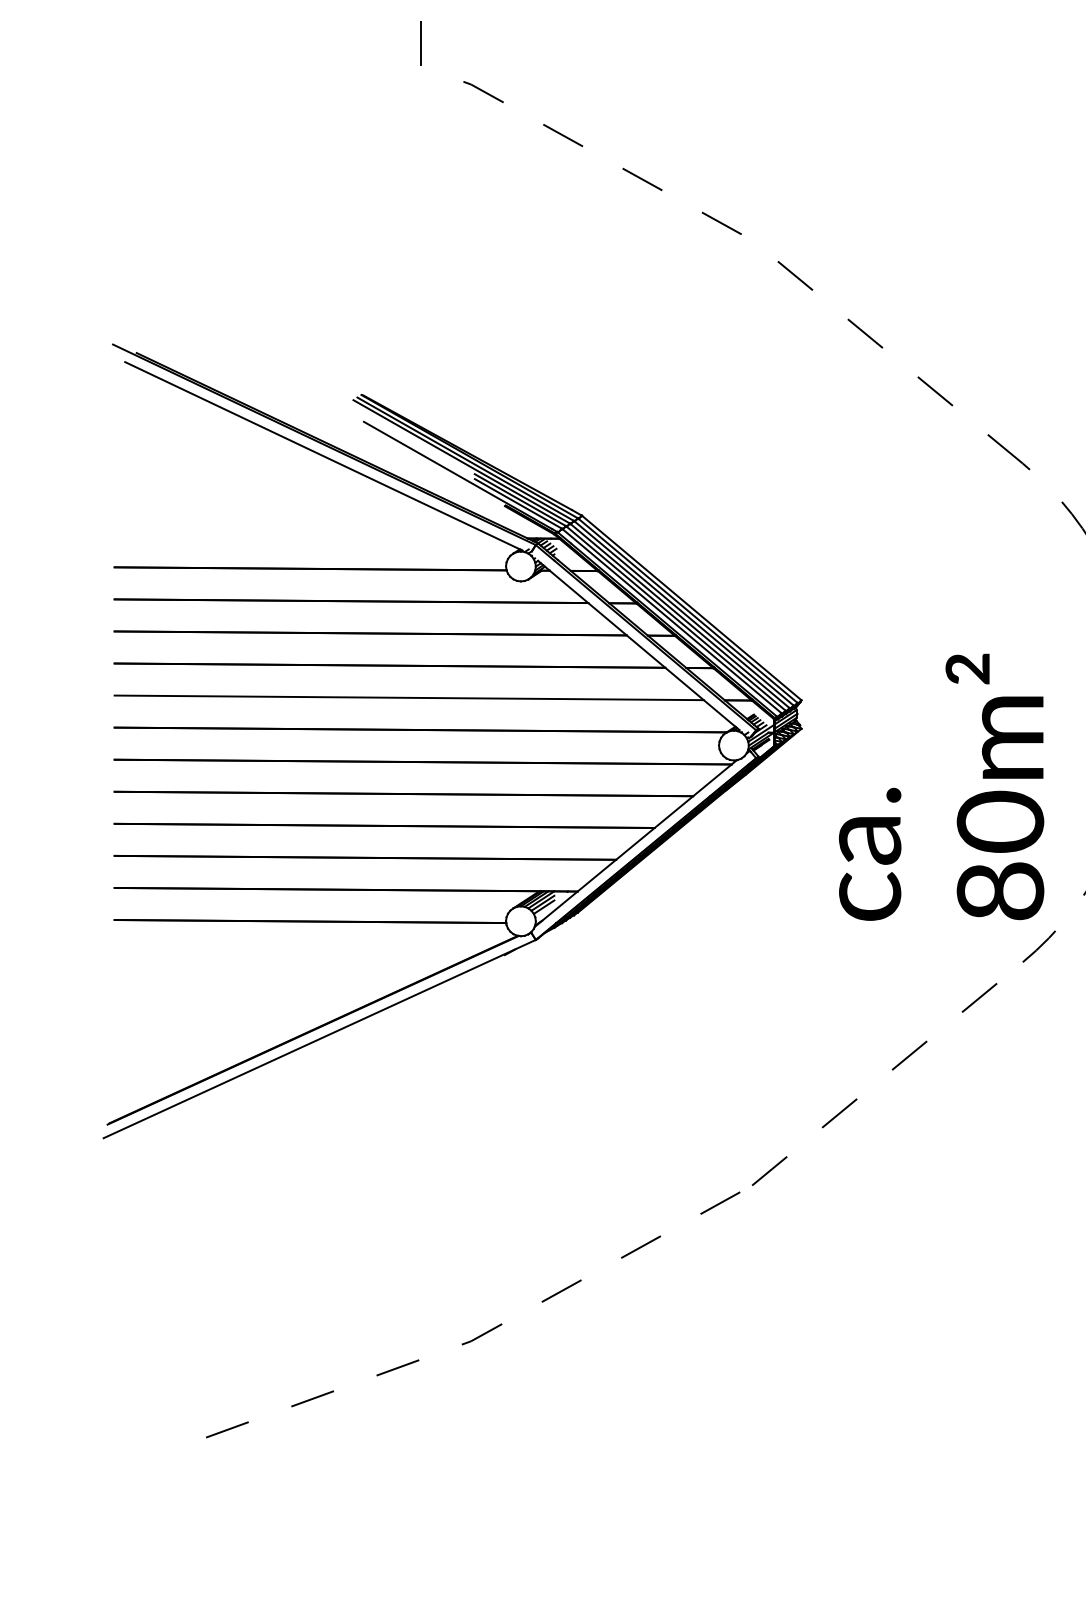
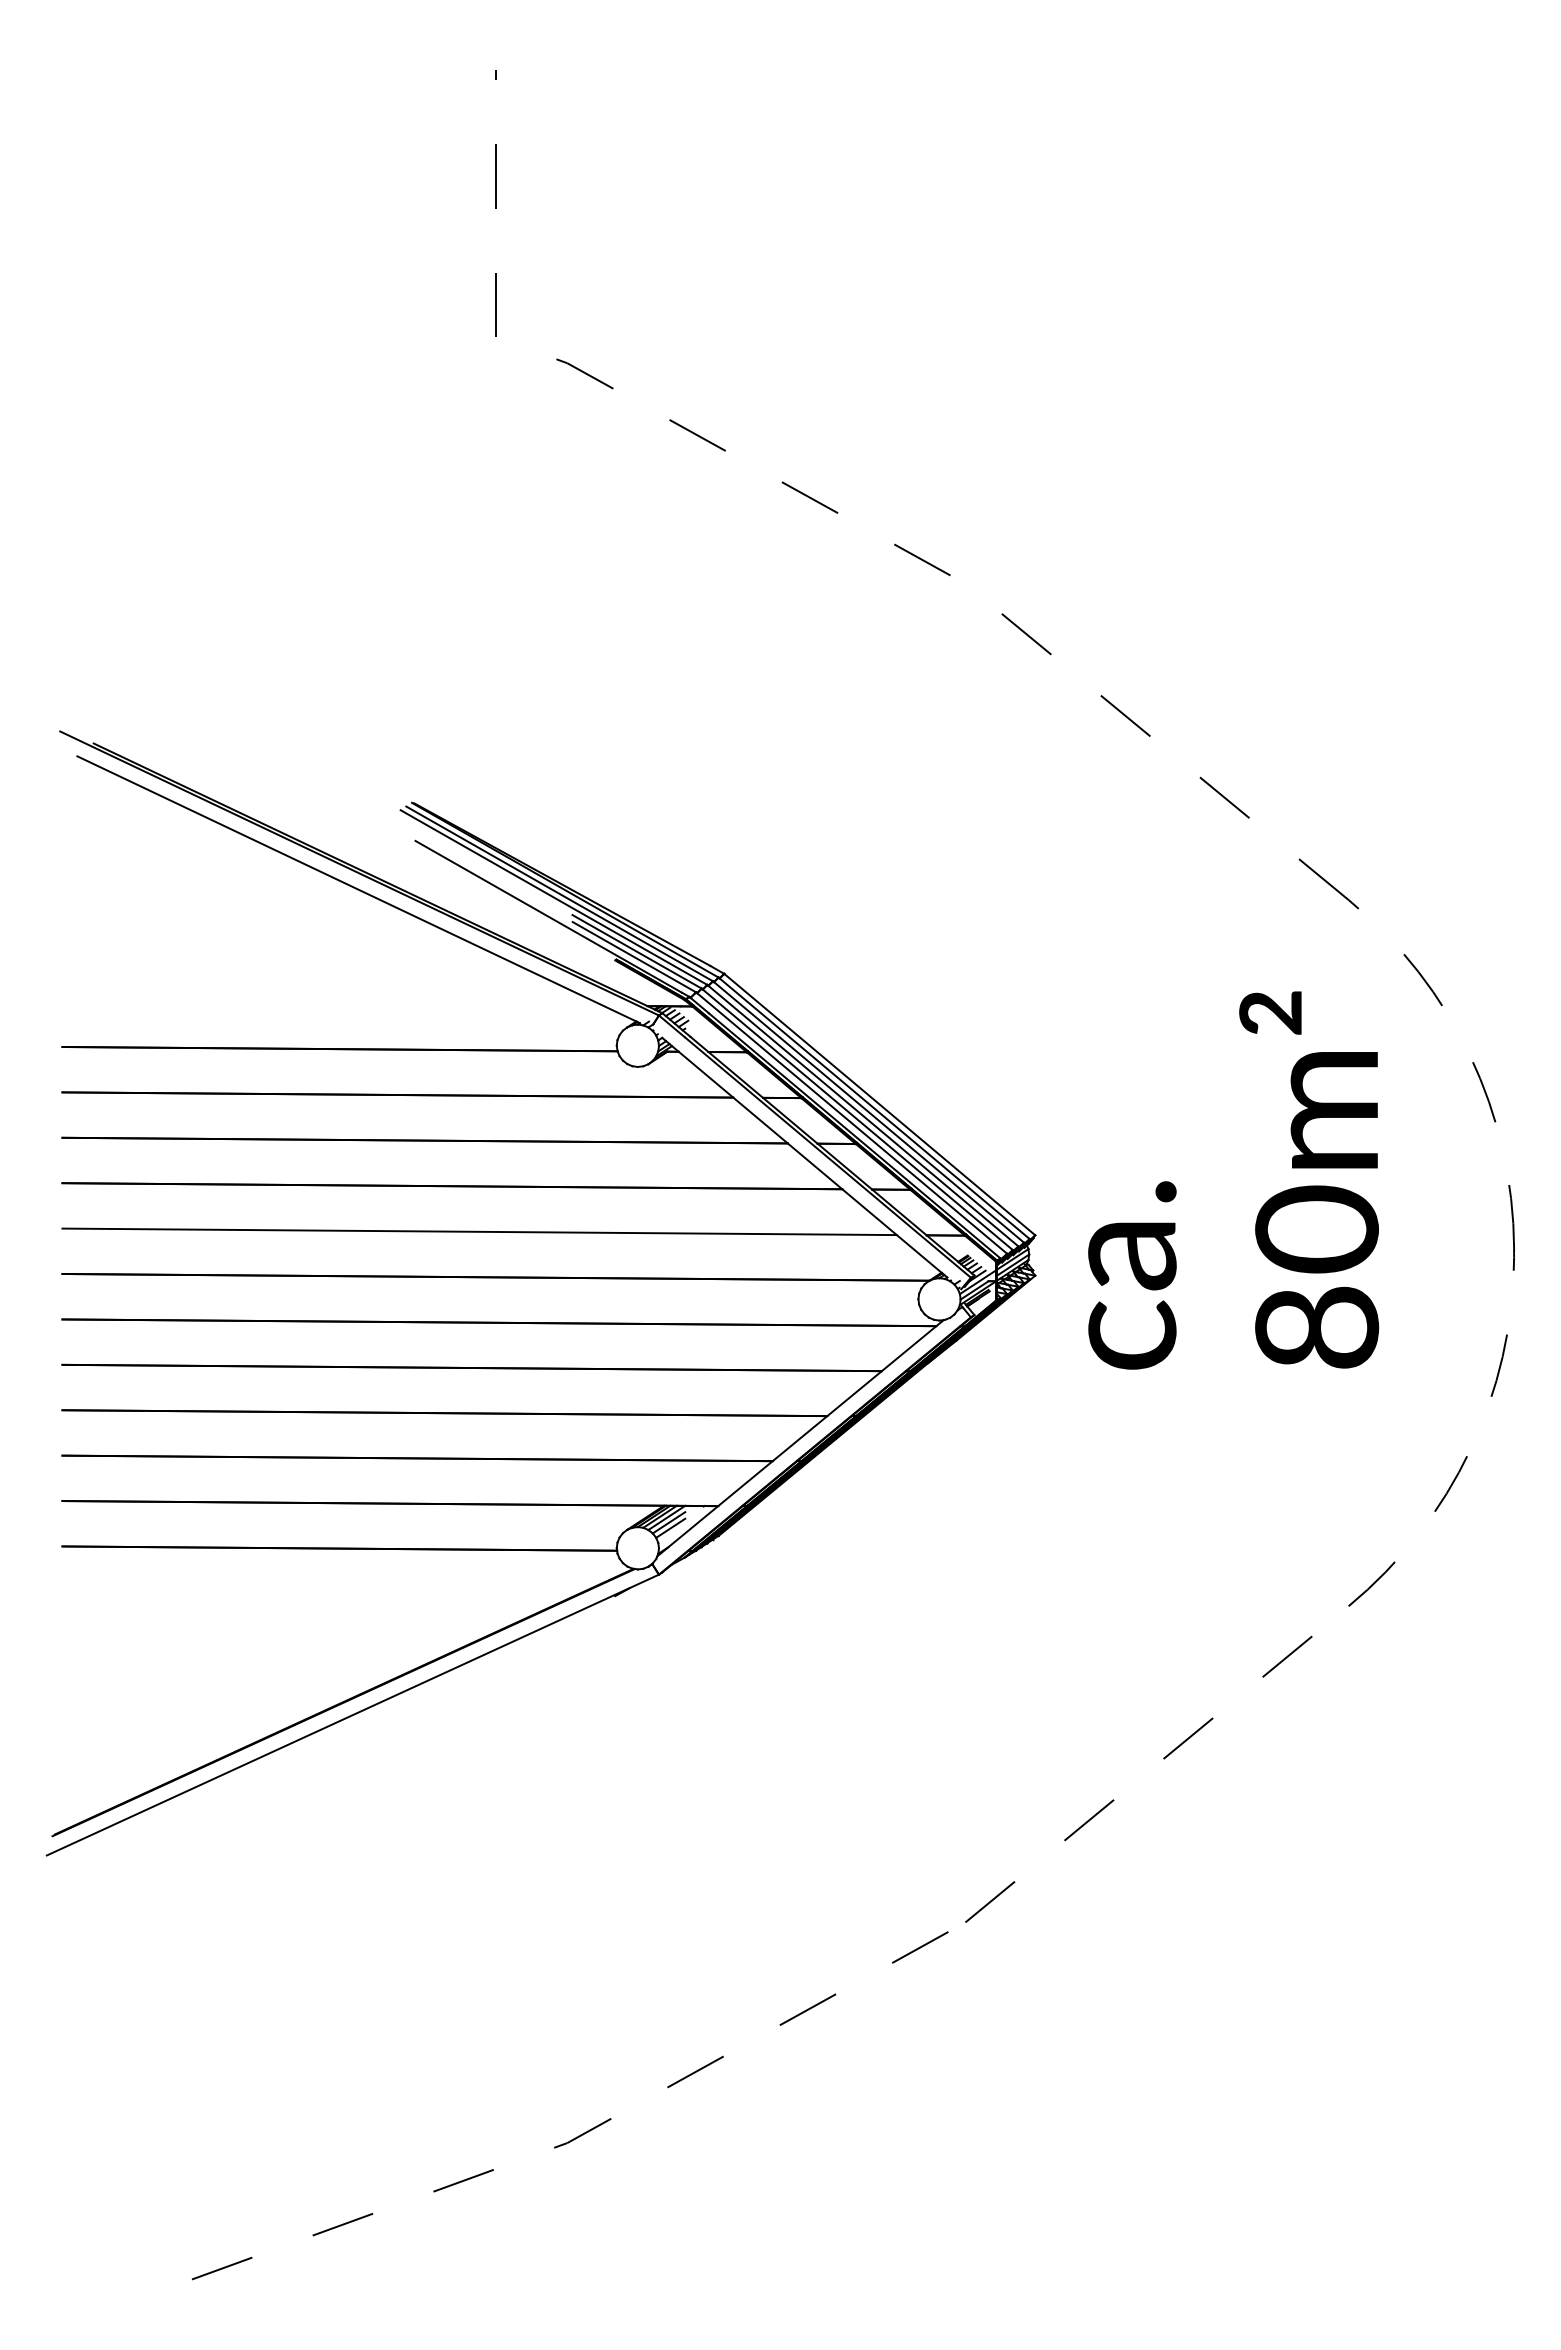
text: (941, 787) -> (1233, 1180), moved

